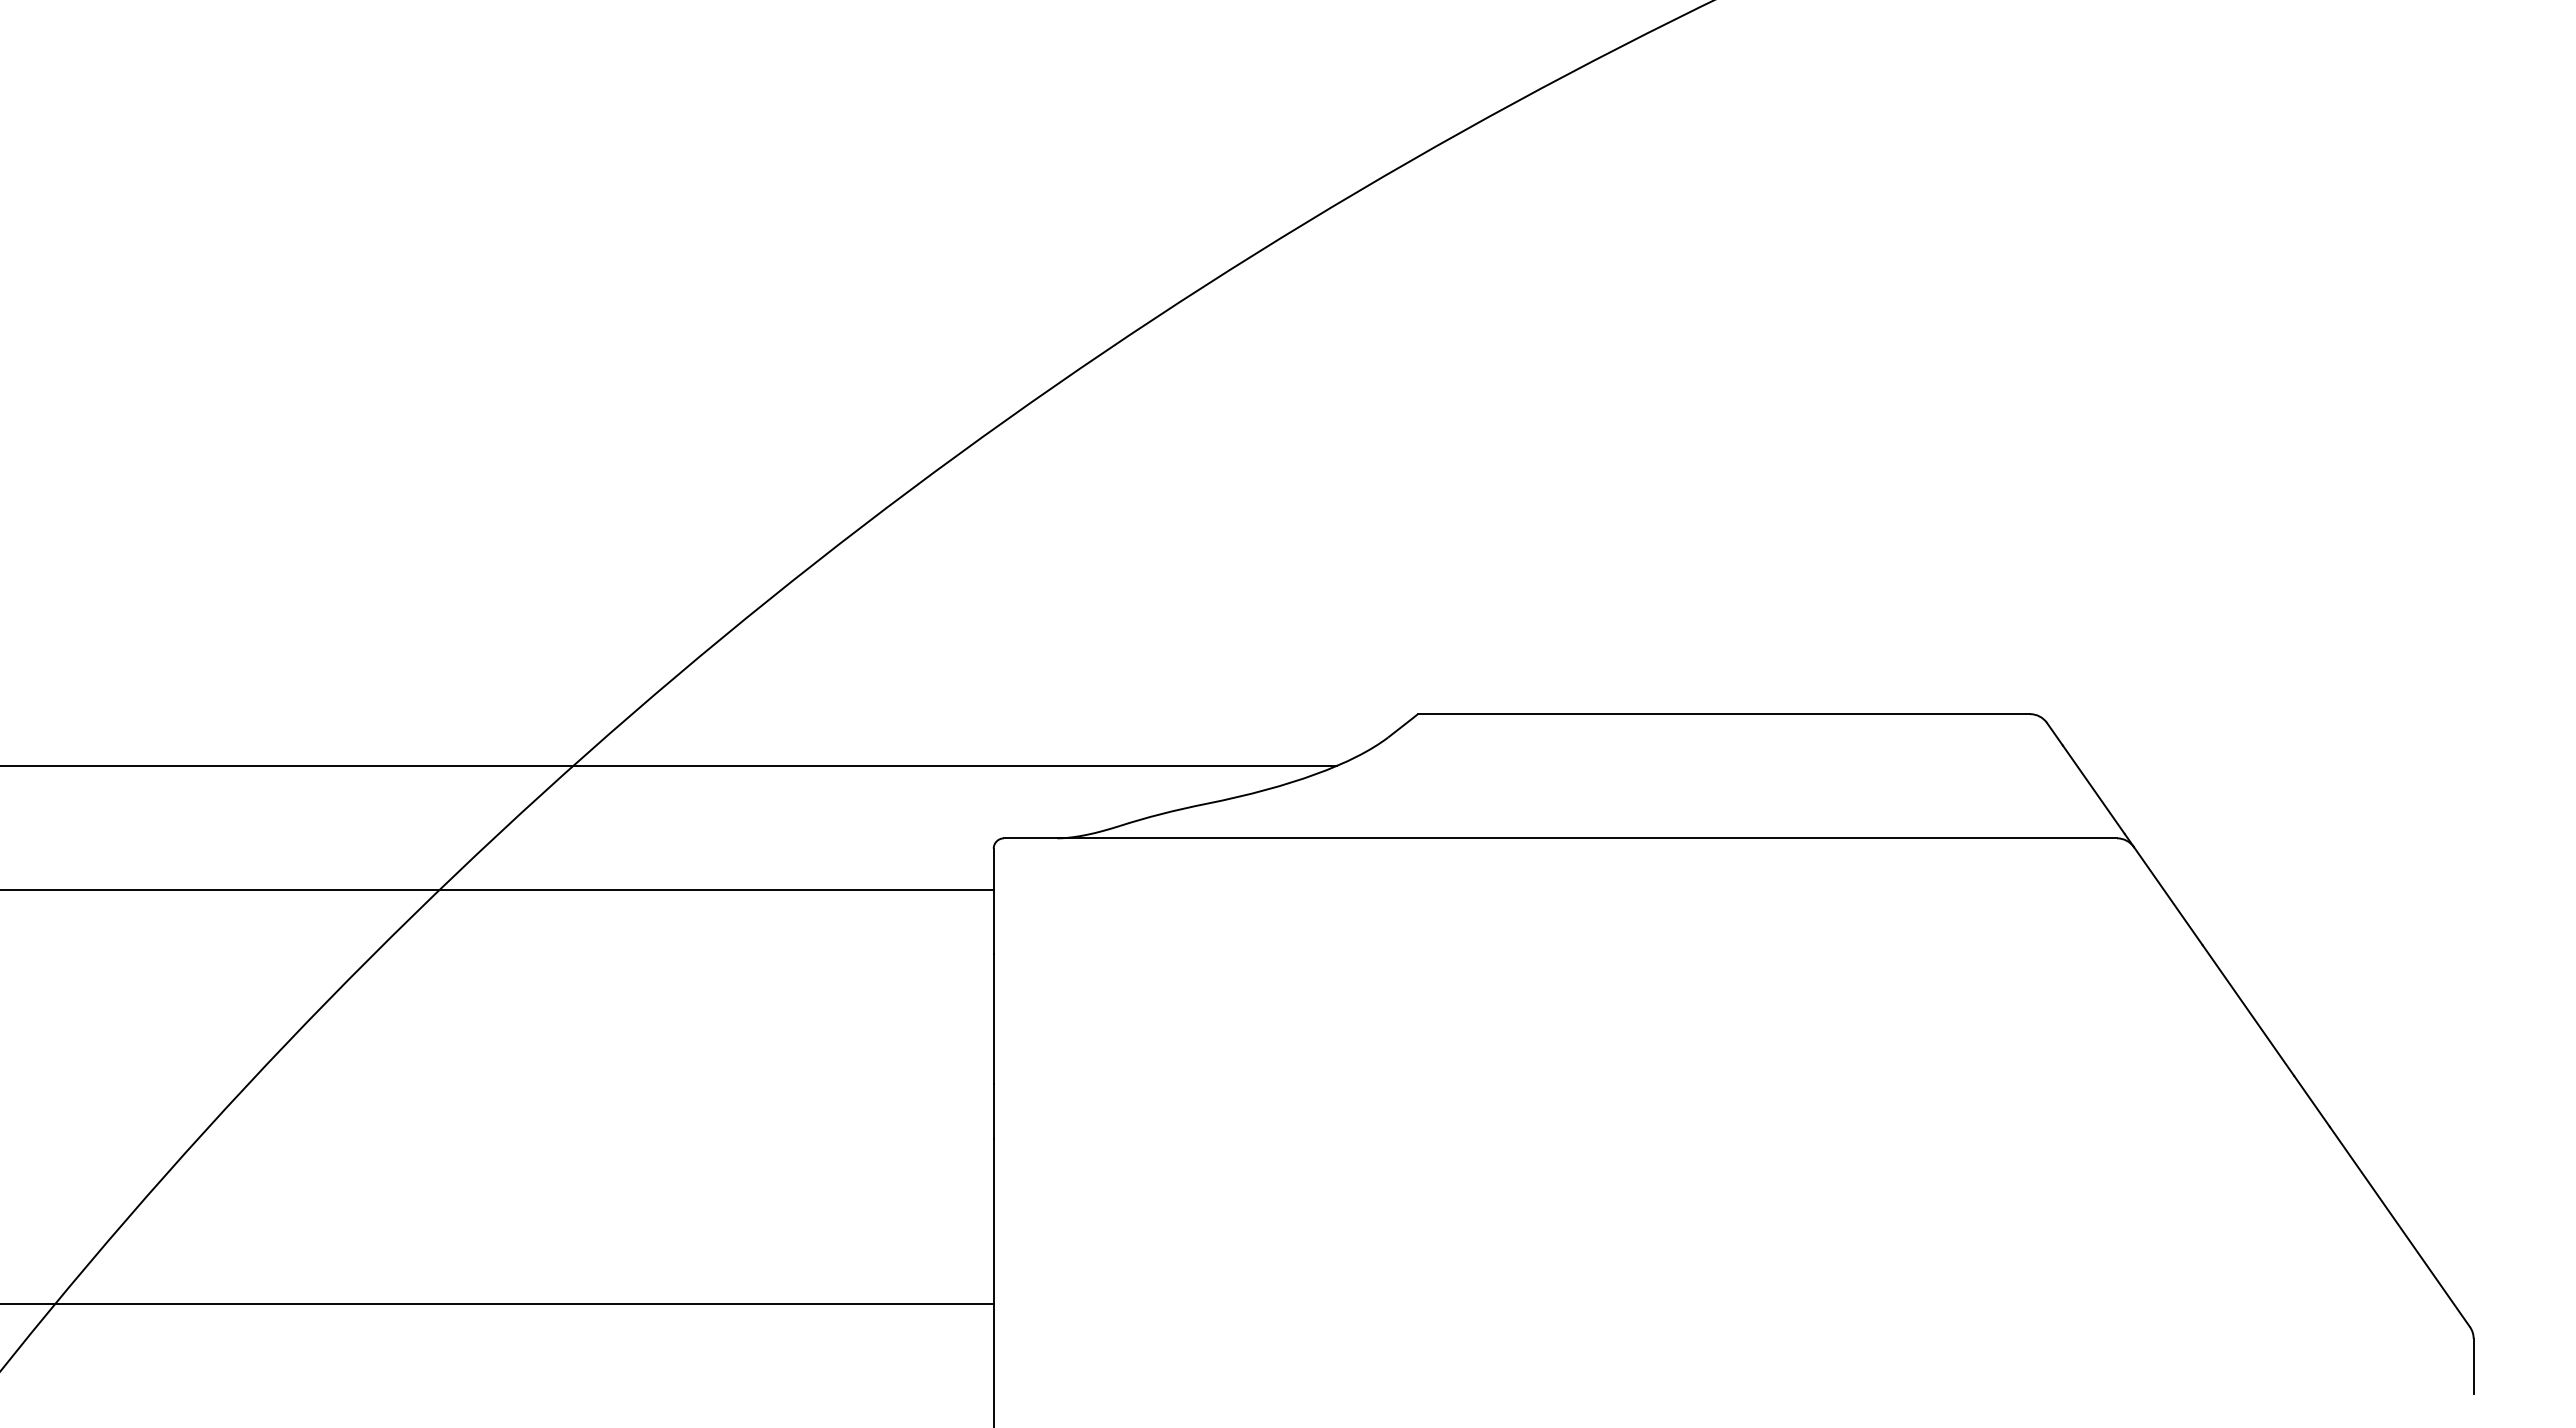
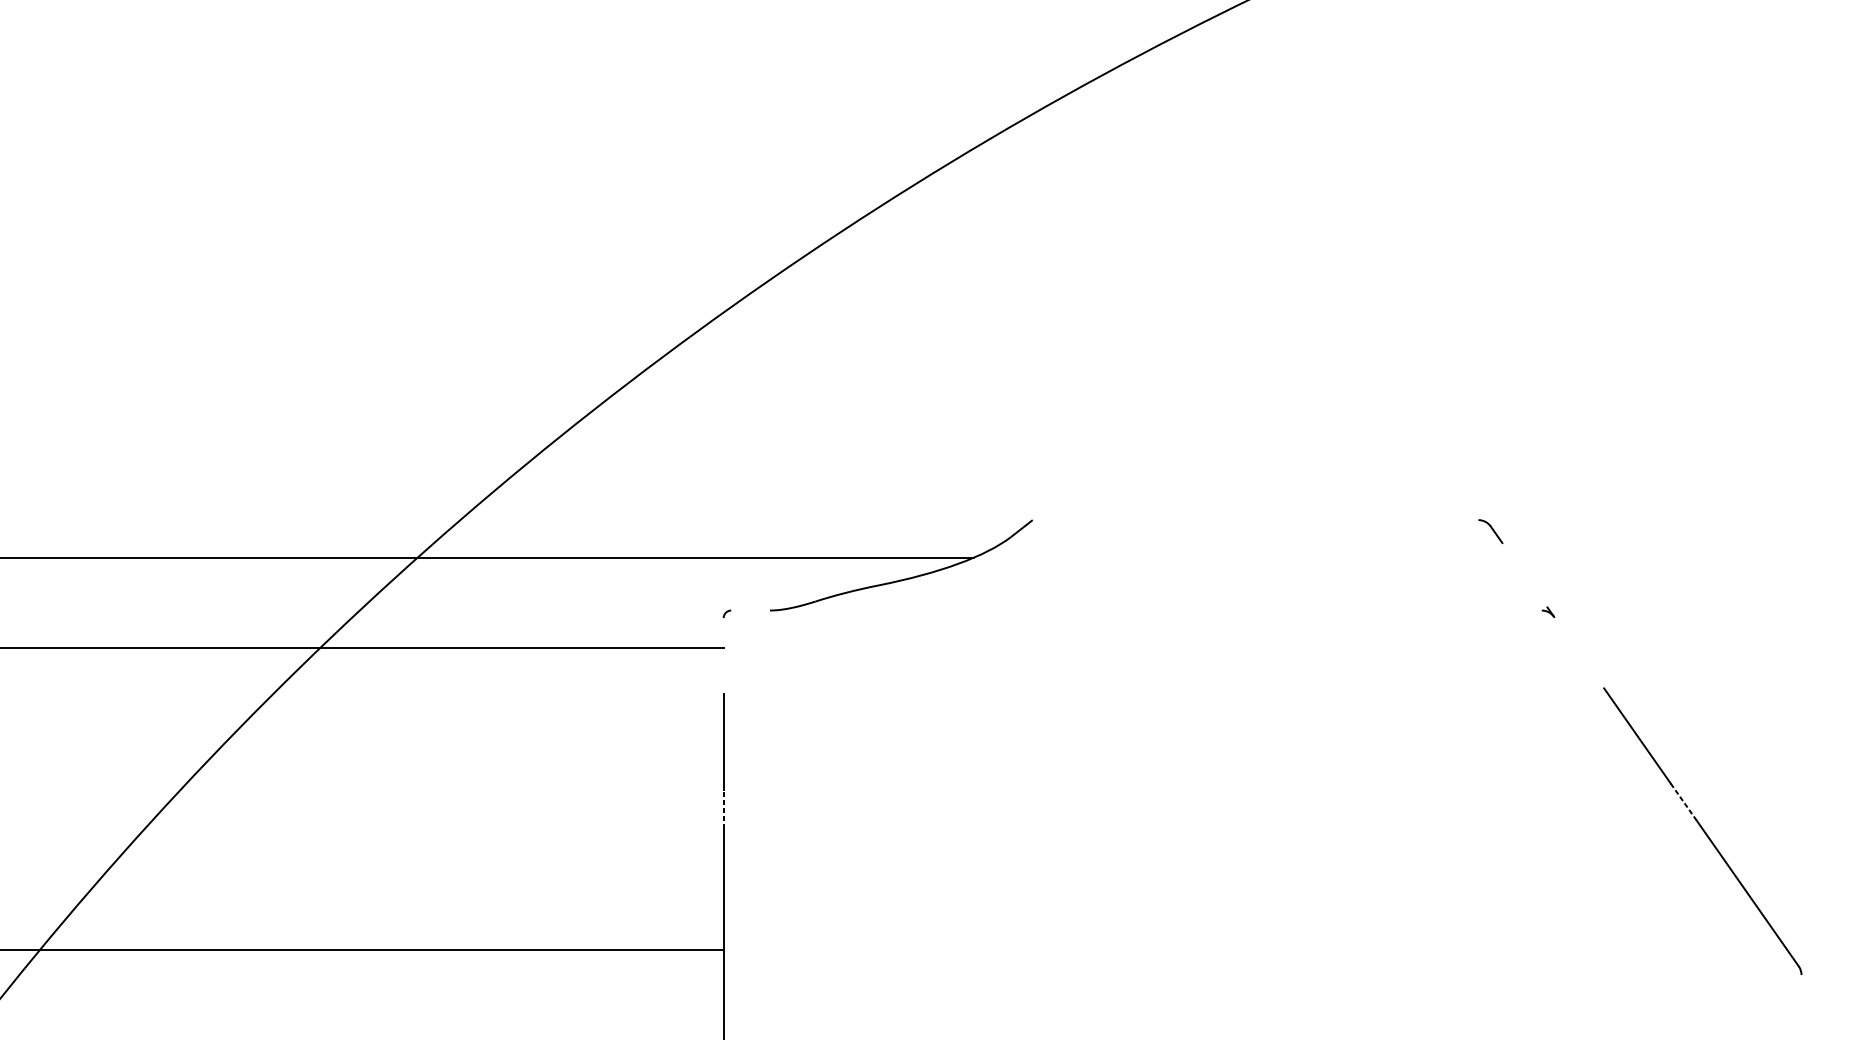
line: (1724, 714) -> (1255, 520), removed
line: (2093, 789) -> (1524, 574), removed
line: (1560, 838) -> (1136, 610), removed
line: (2167, 896) -> (1578, 652), removed
line: (993, 900) -> (723, 655), removed
line: (2312, 1101) -> (1684, 802), solid -> dashed
line: (993, 1111) -> (723, 809), solid -> dashed
line: (2473, 1366) -> (1801, 995), removed

